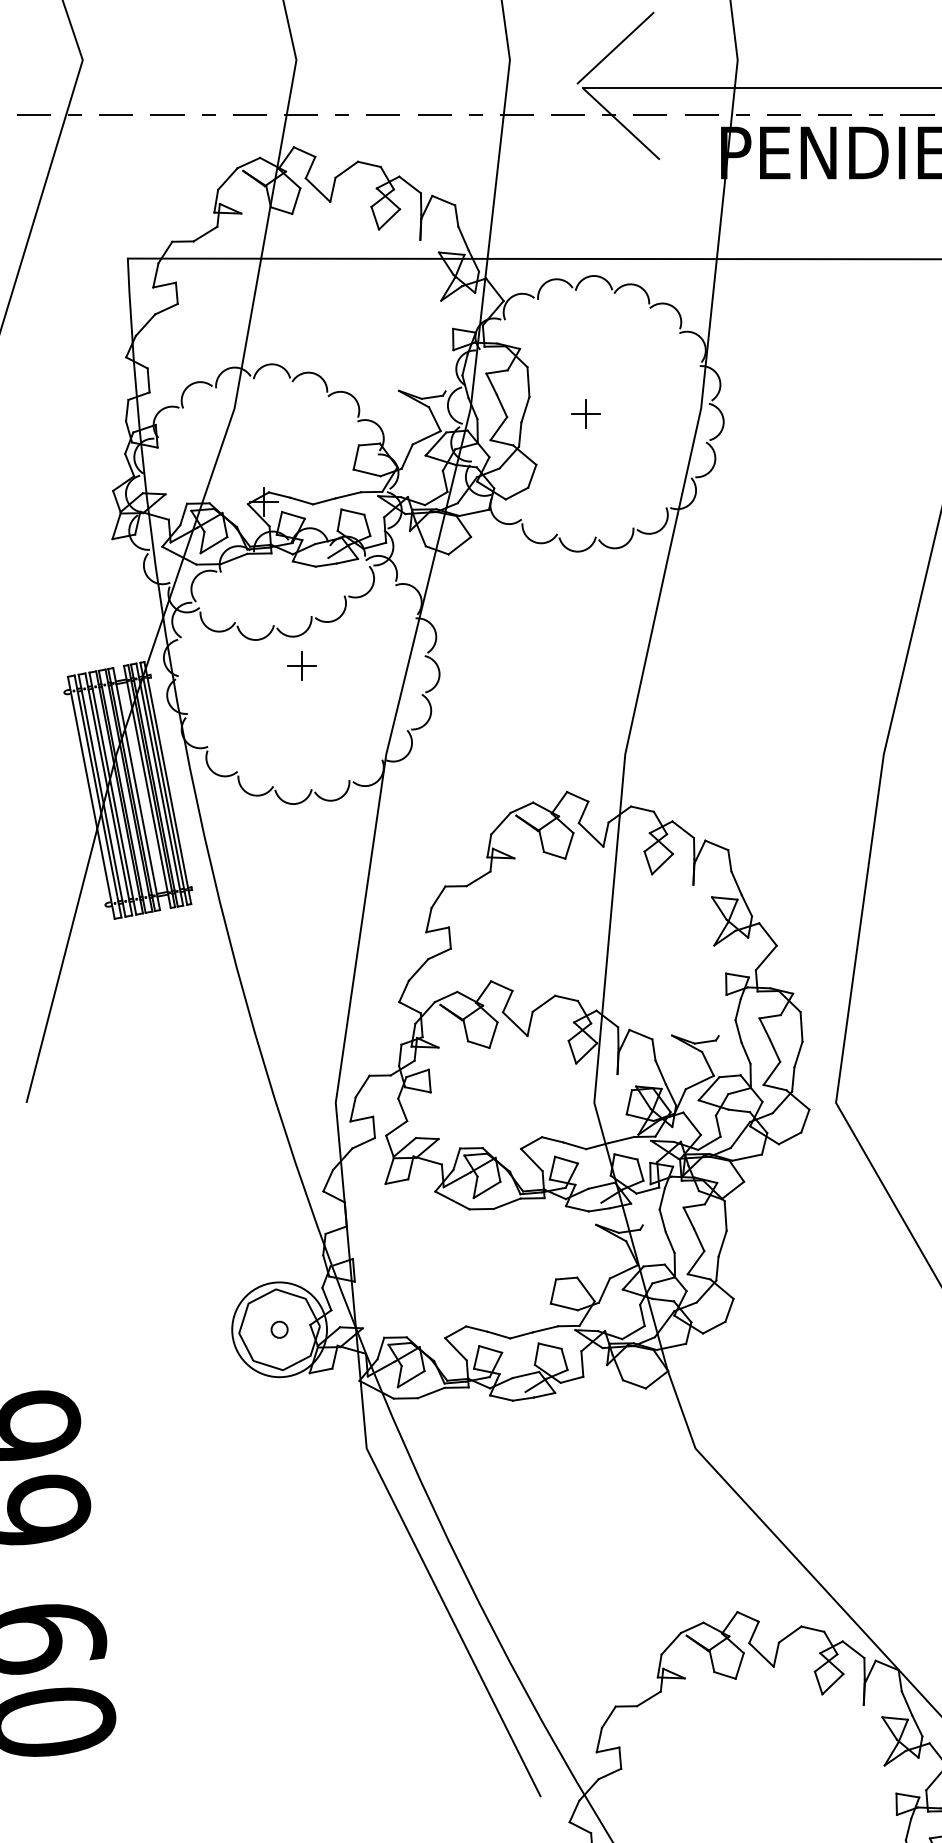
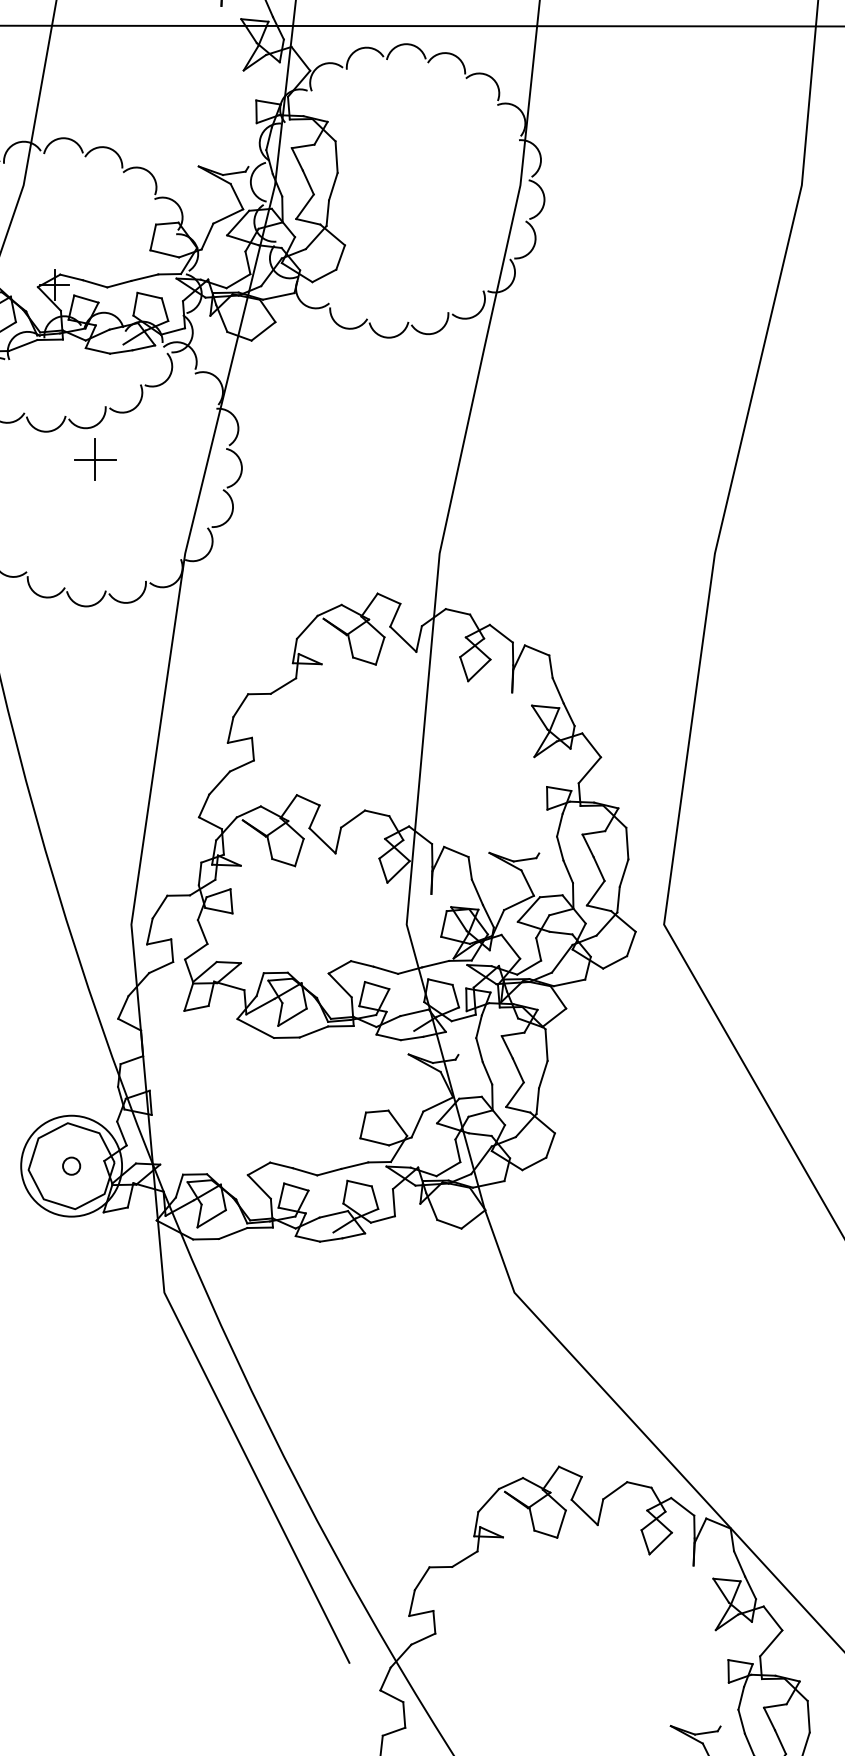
part: (585, 413) -> (397, 190), removed
part: (301, 665) -> (94, 458), size x1.4

